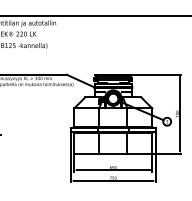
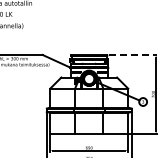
line: (157, 74) -> (133, 54), solid -> dashed

